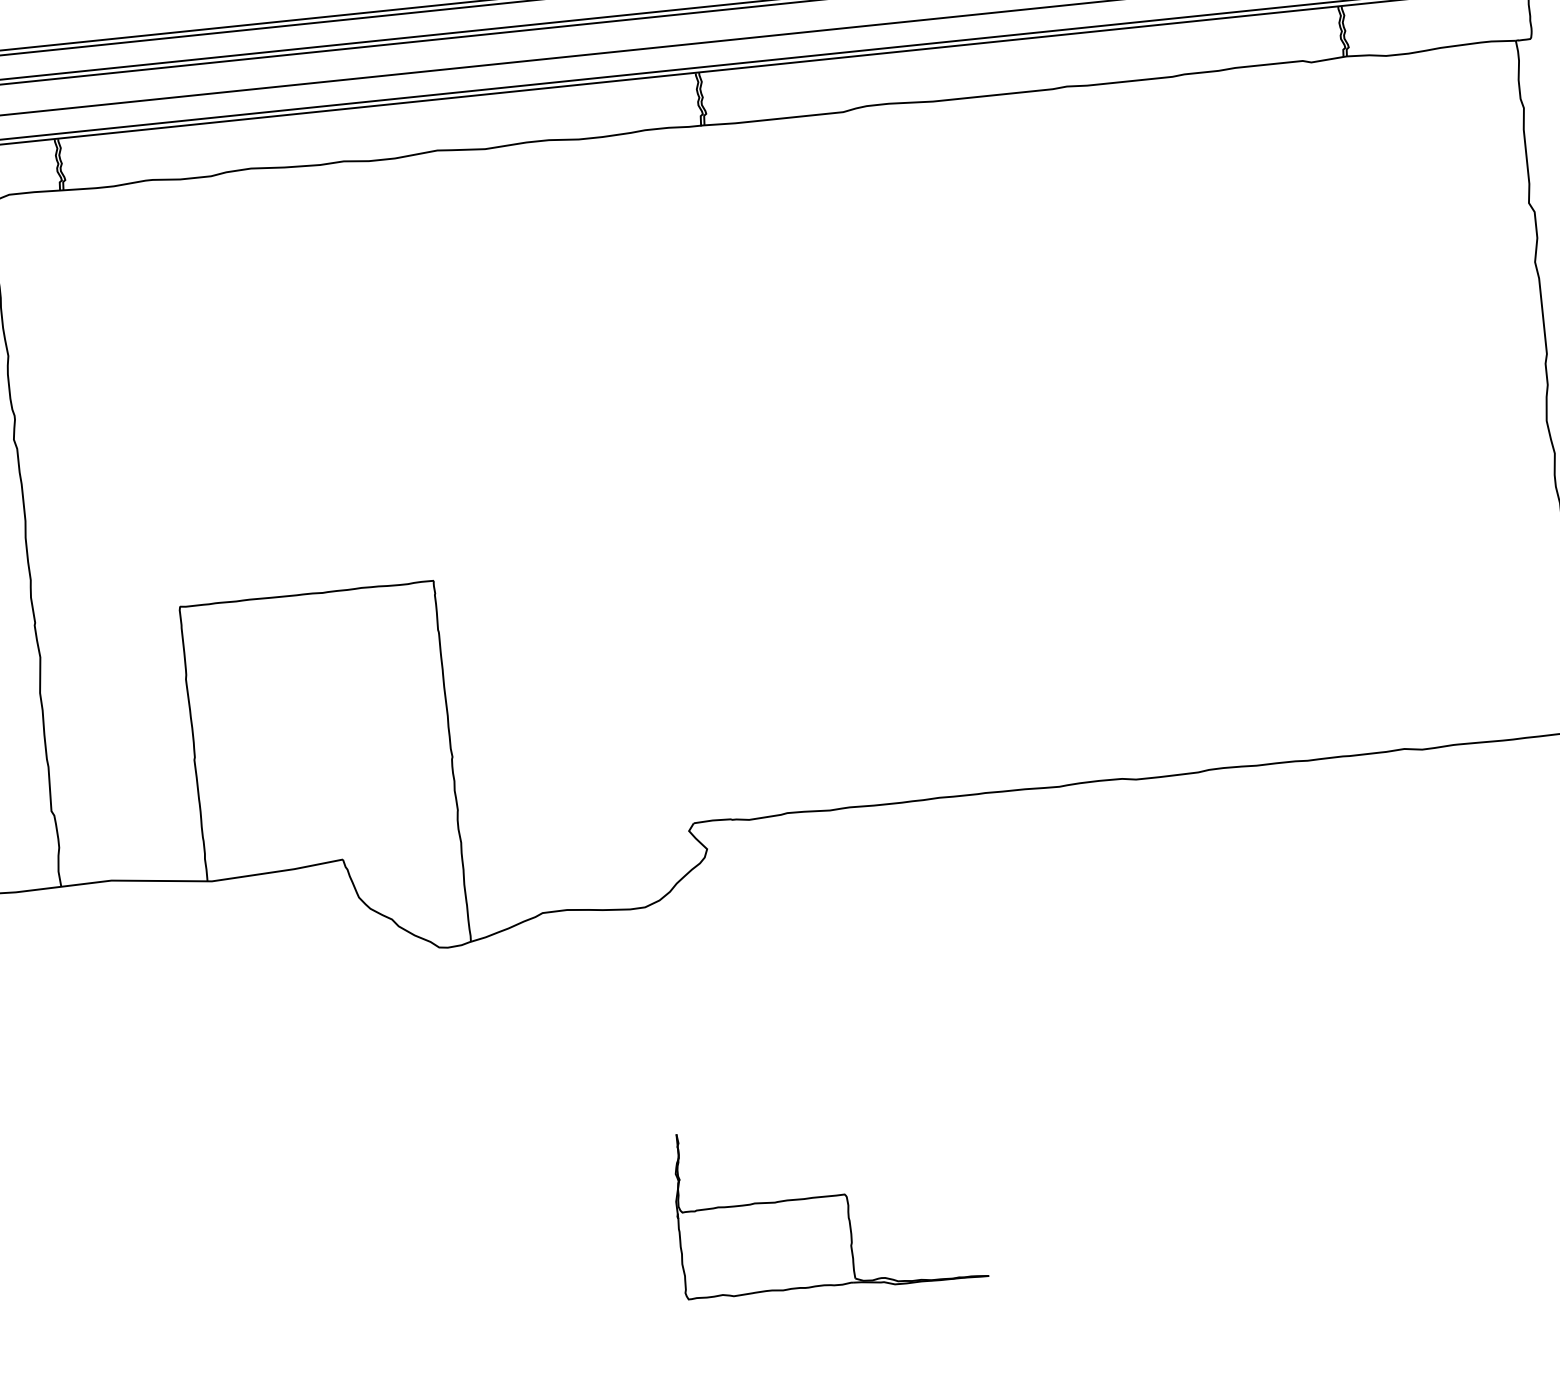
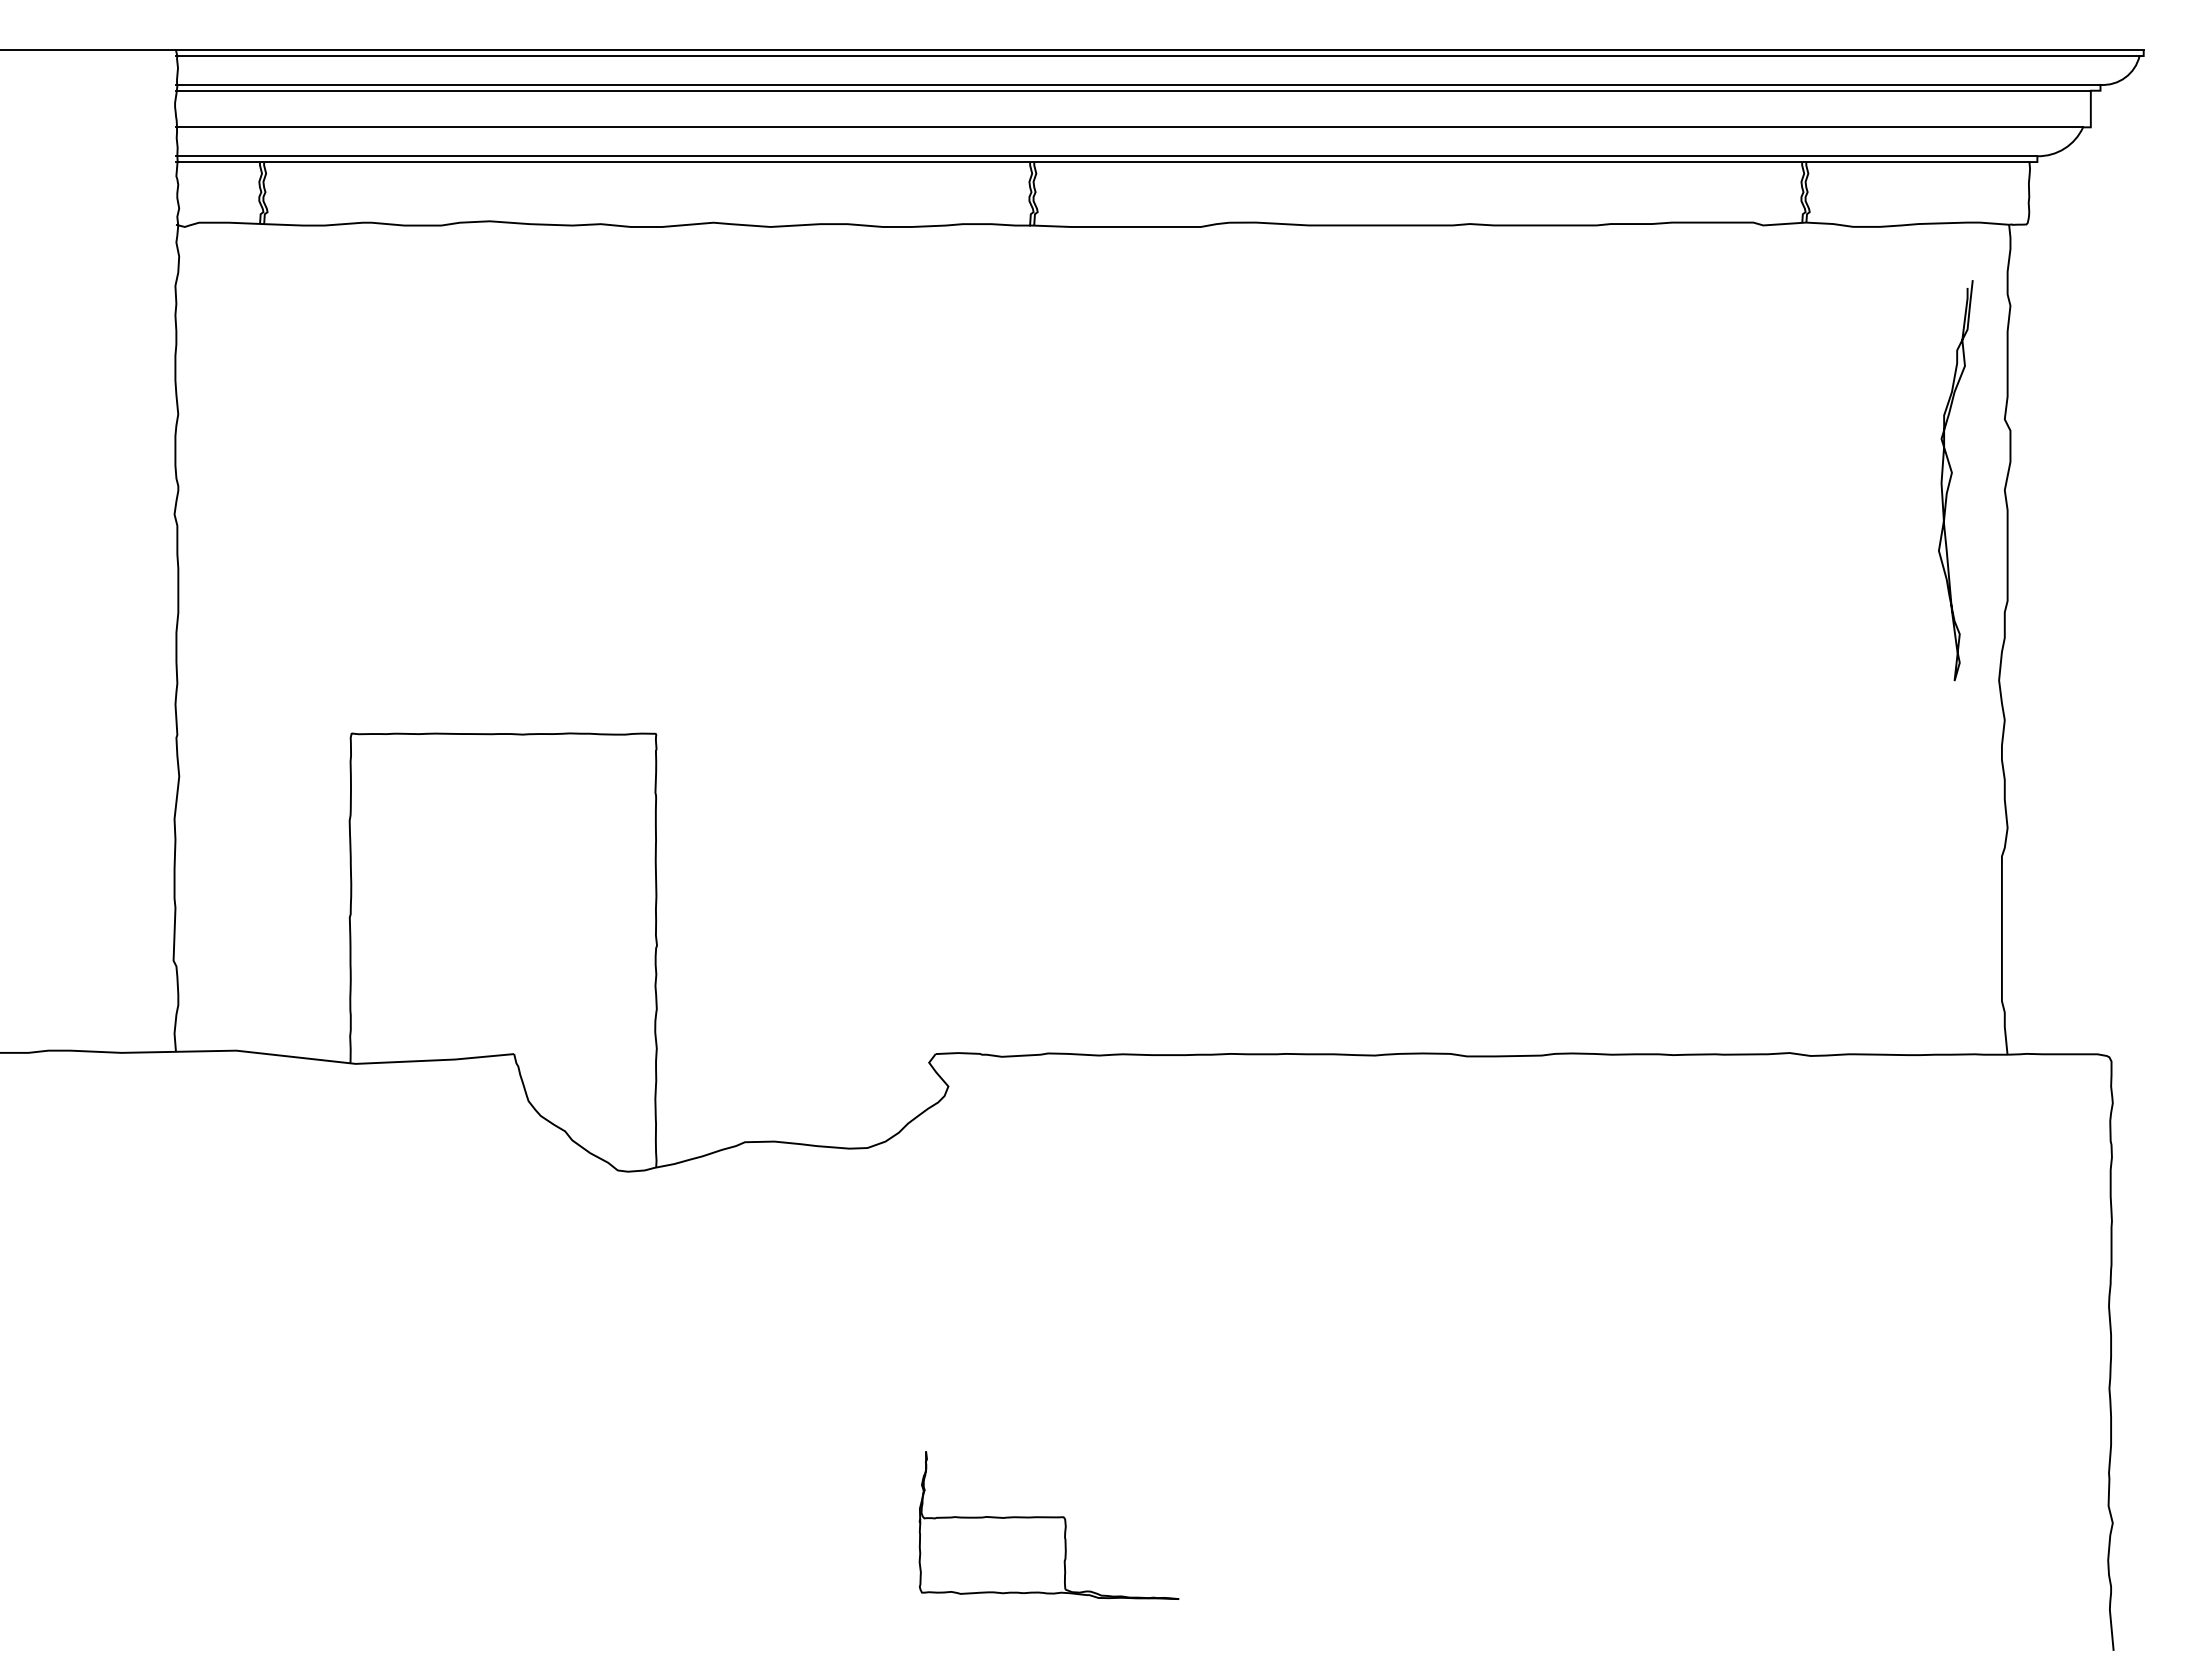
curve: (1489, 257) -> (1951, 479), added
part: (828, 1205) -> (1048, 1525), size x0.71

